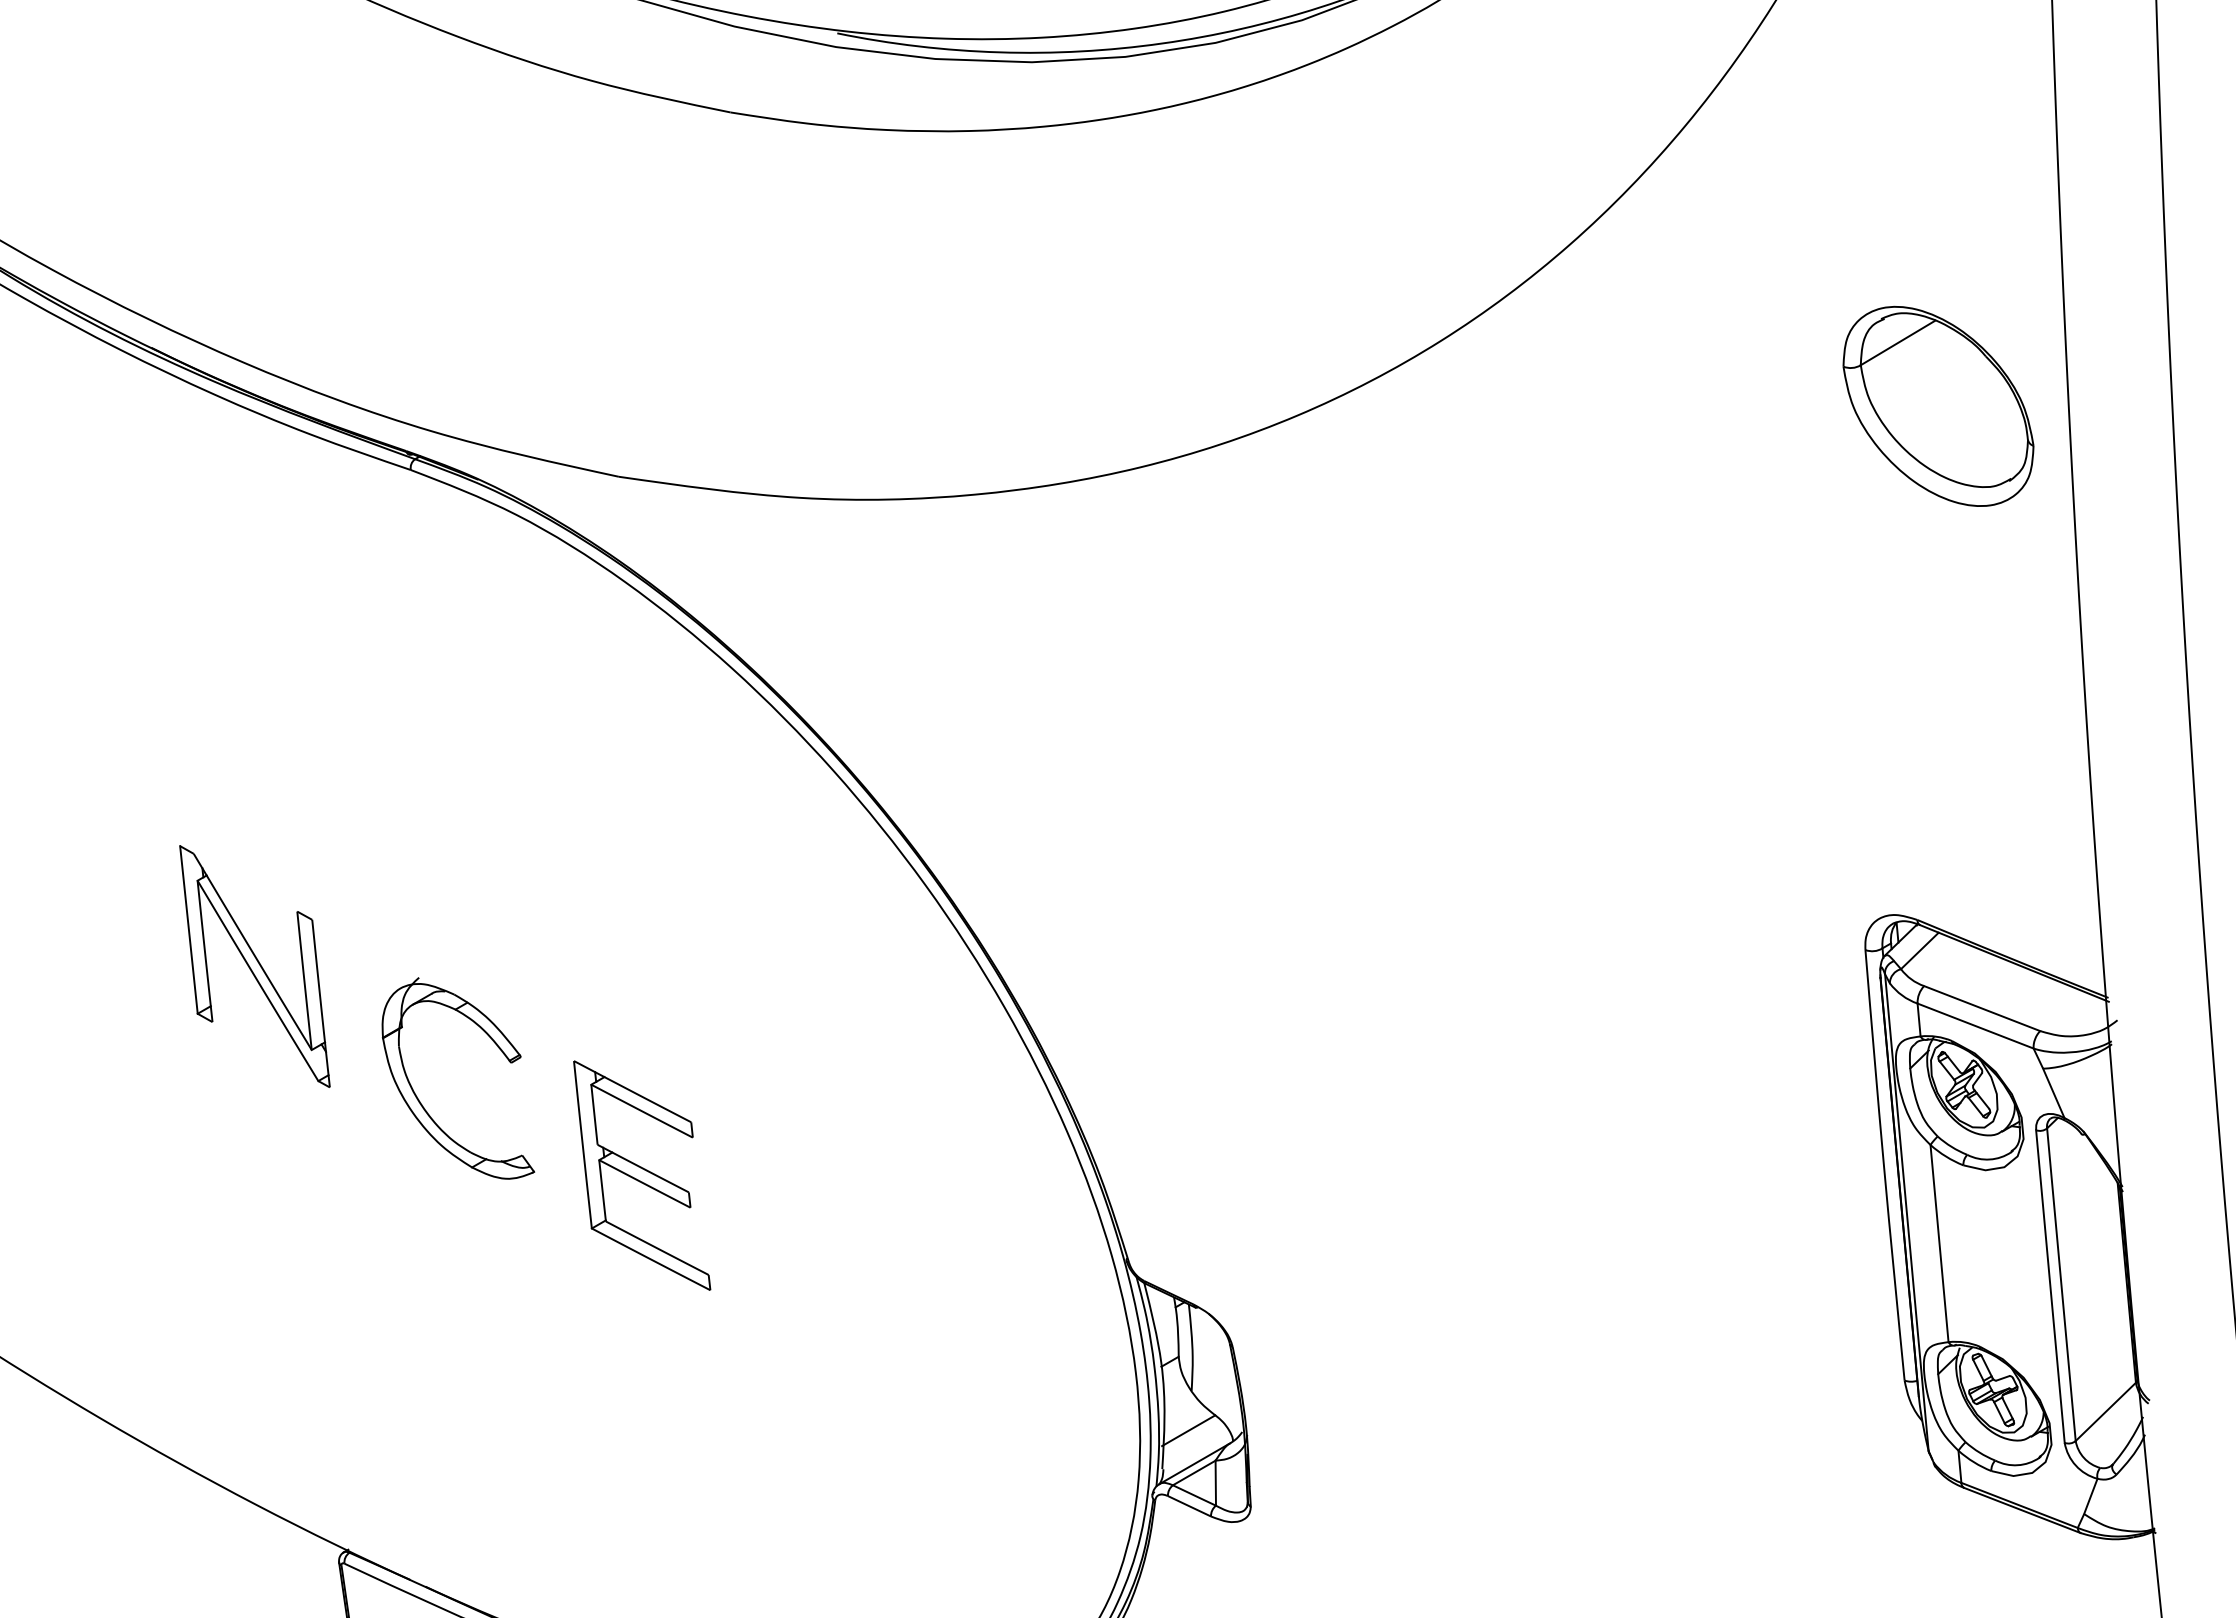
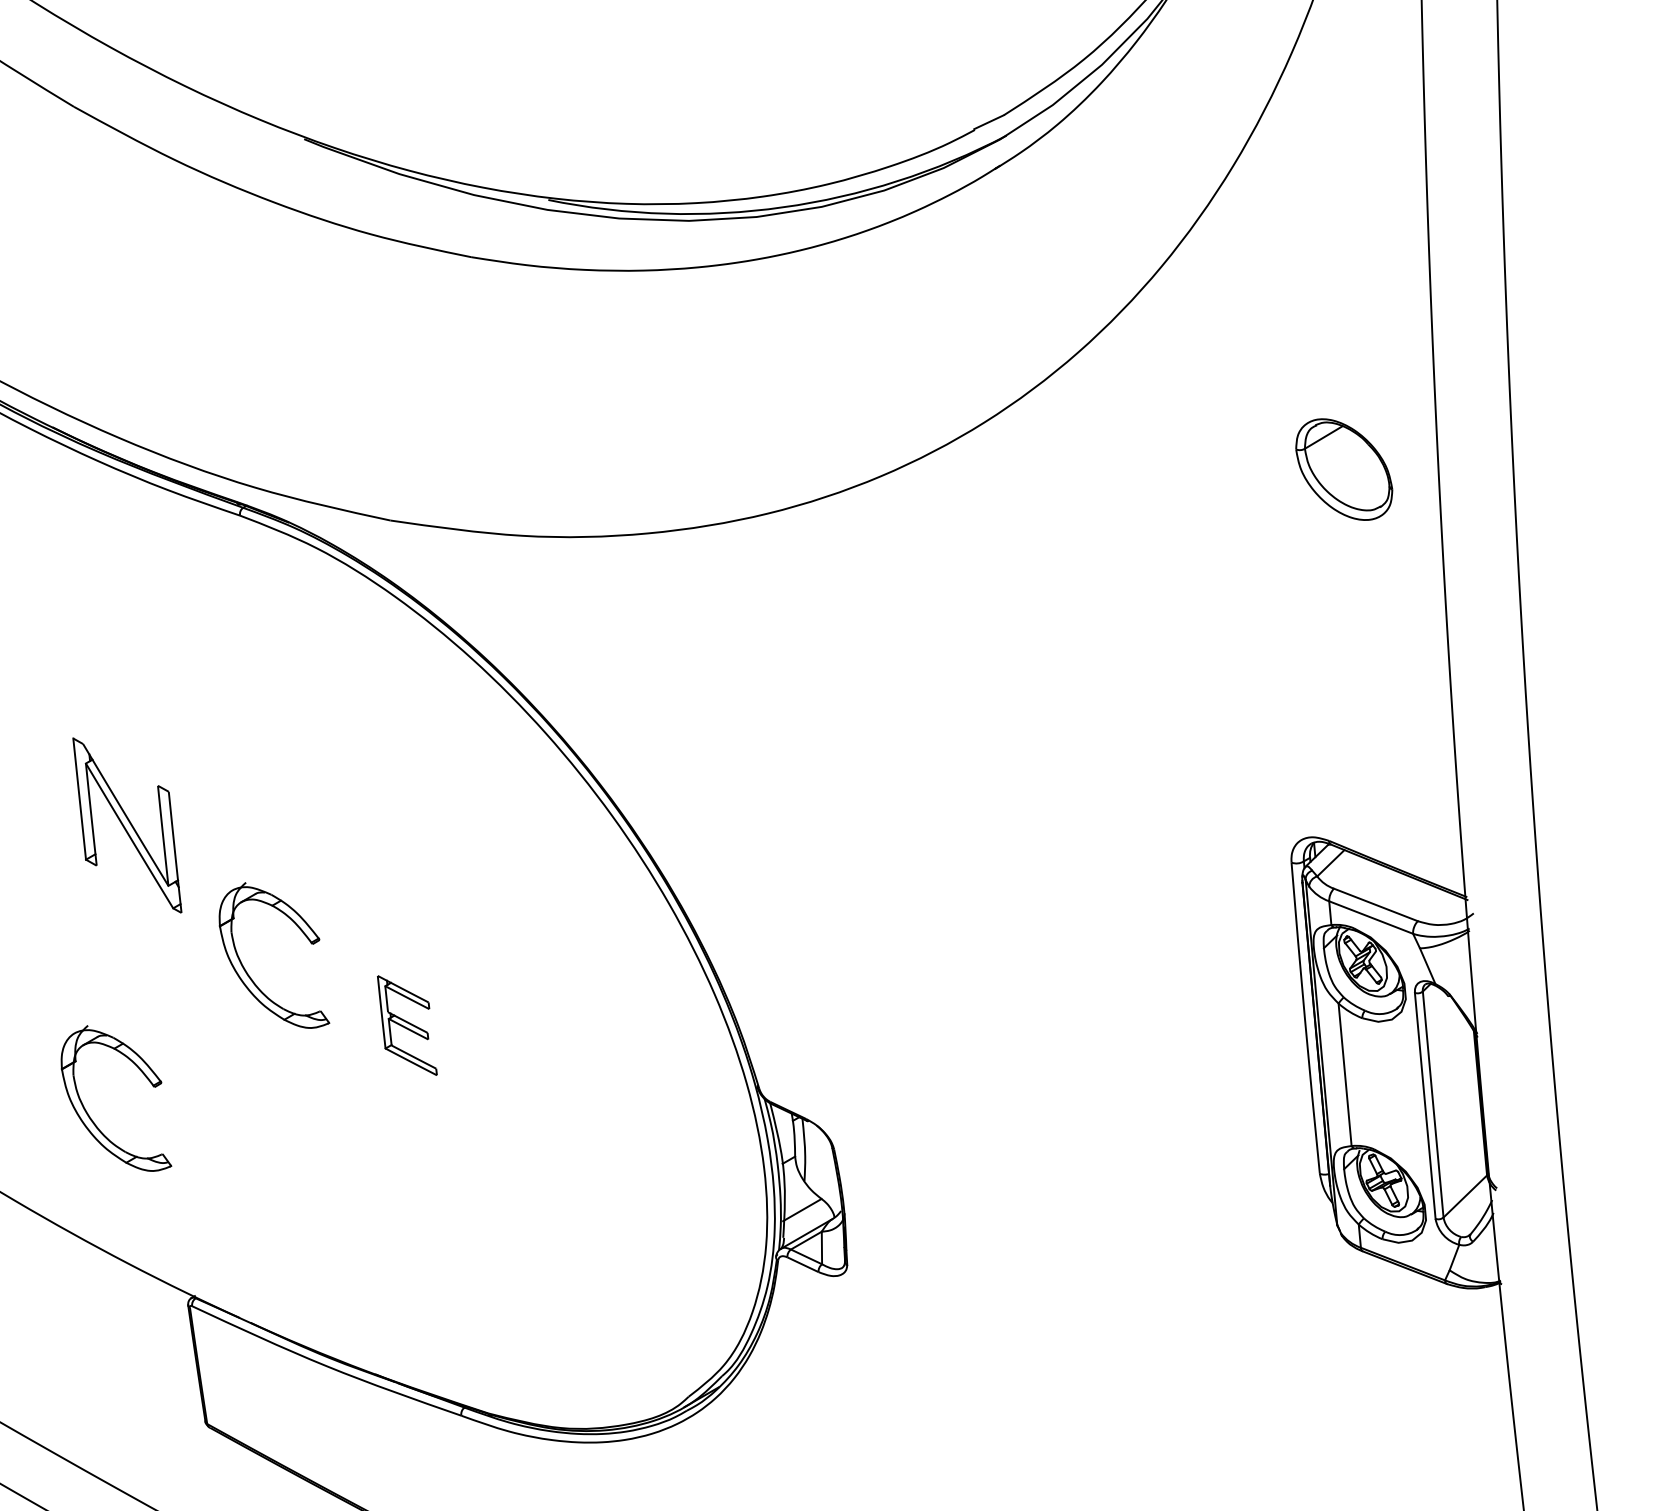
part: (1937, 406) -> (1343, 469), size x0.7
part: (255, 966) -> (127, 825), moved
part: (642, 1175) -> (407, 1025), size x0.6
part: (203, 1301) -> (90, 1116), added

